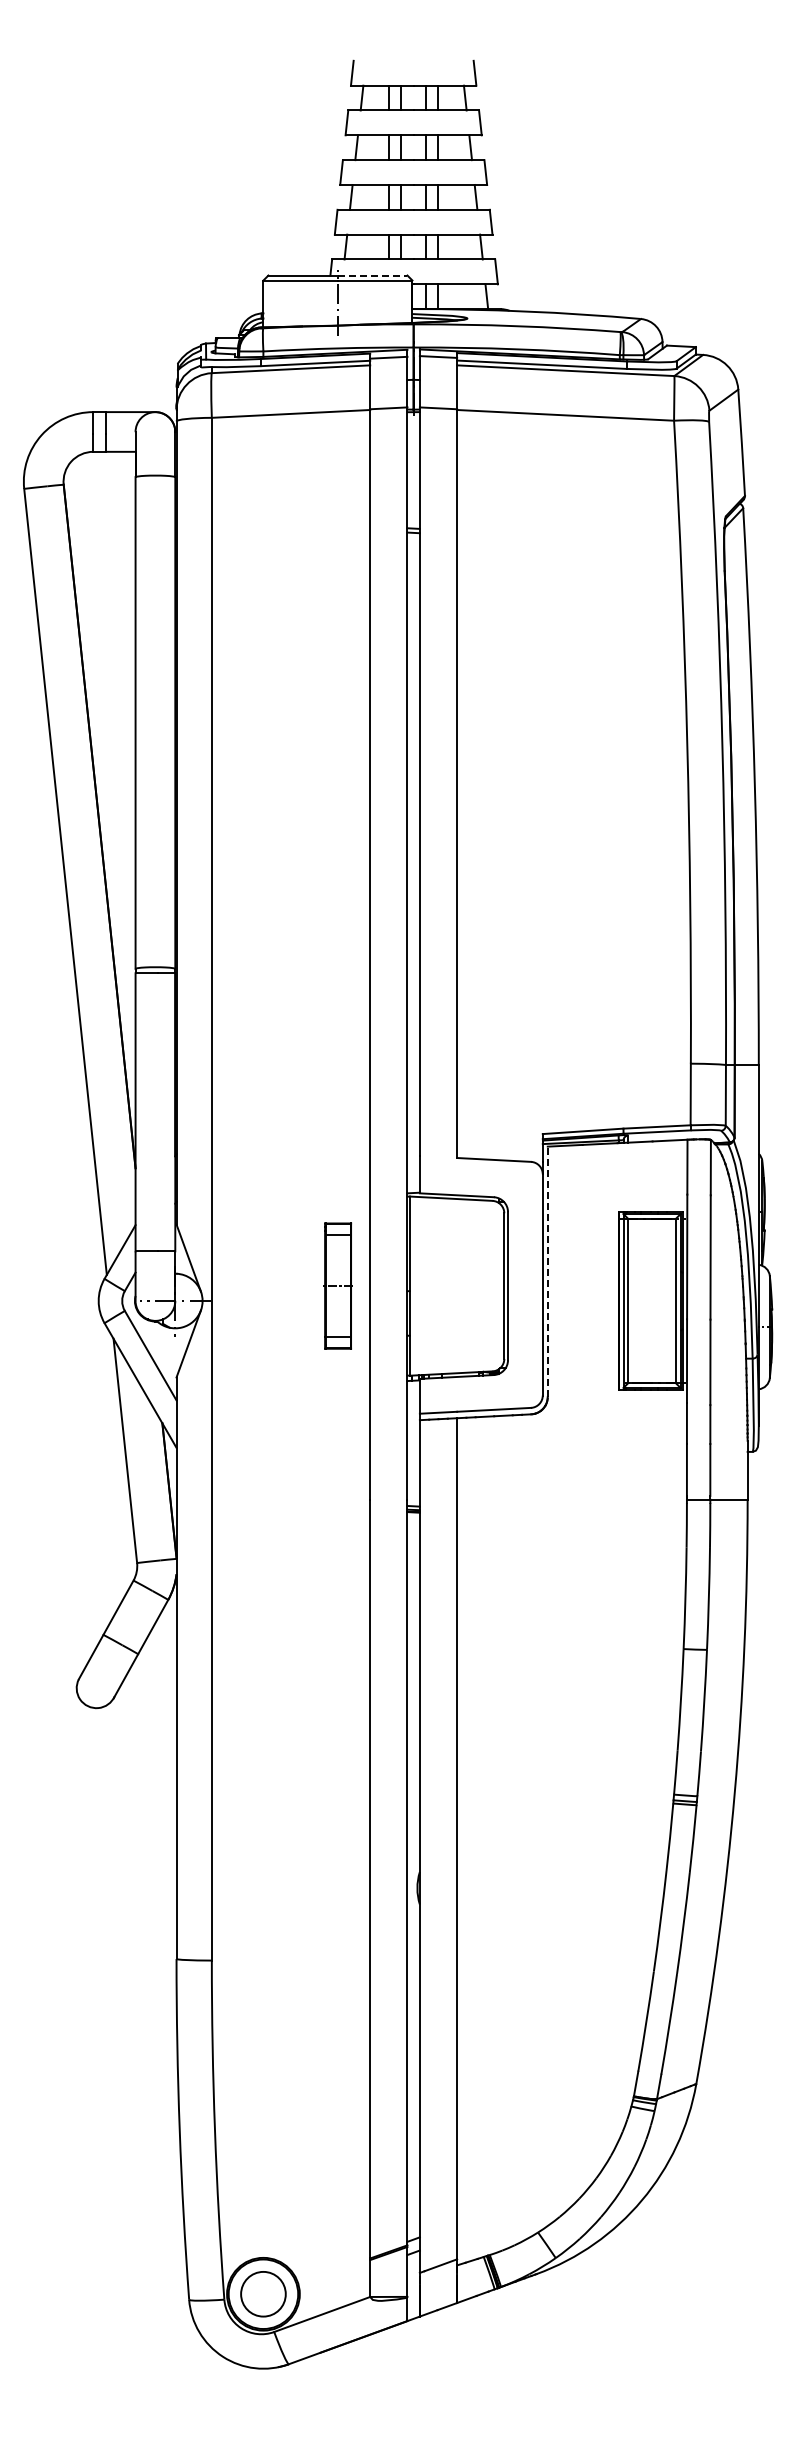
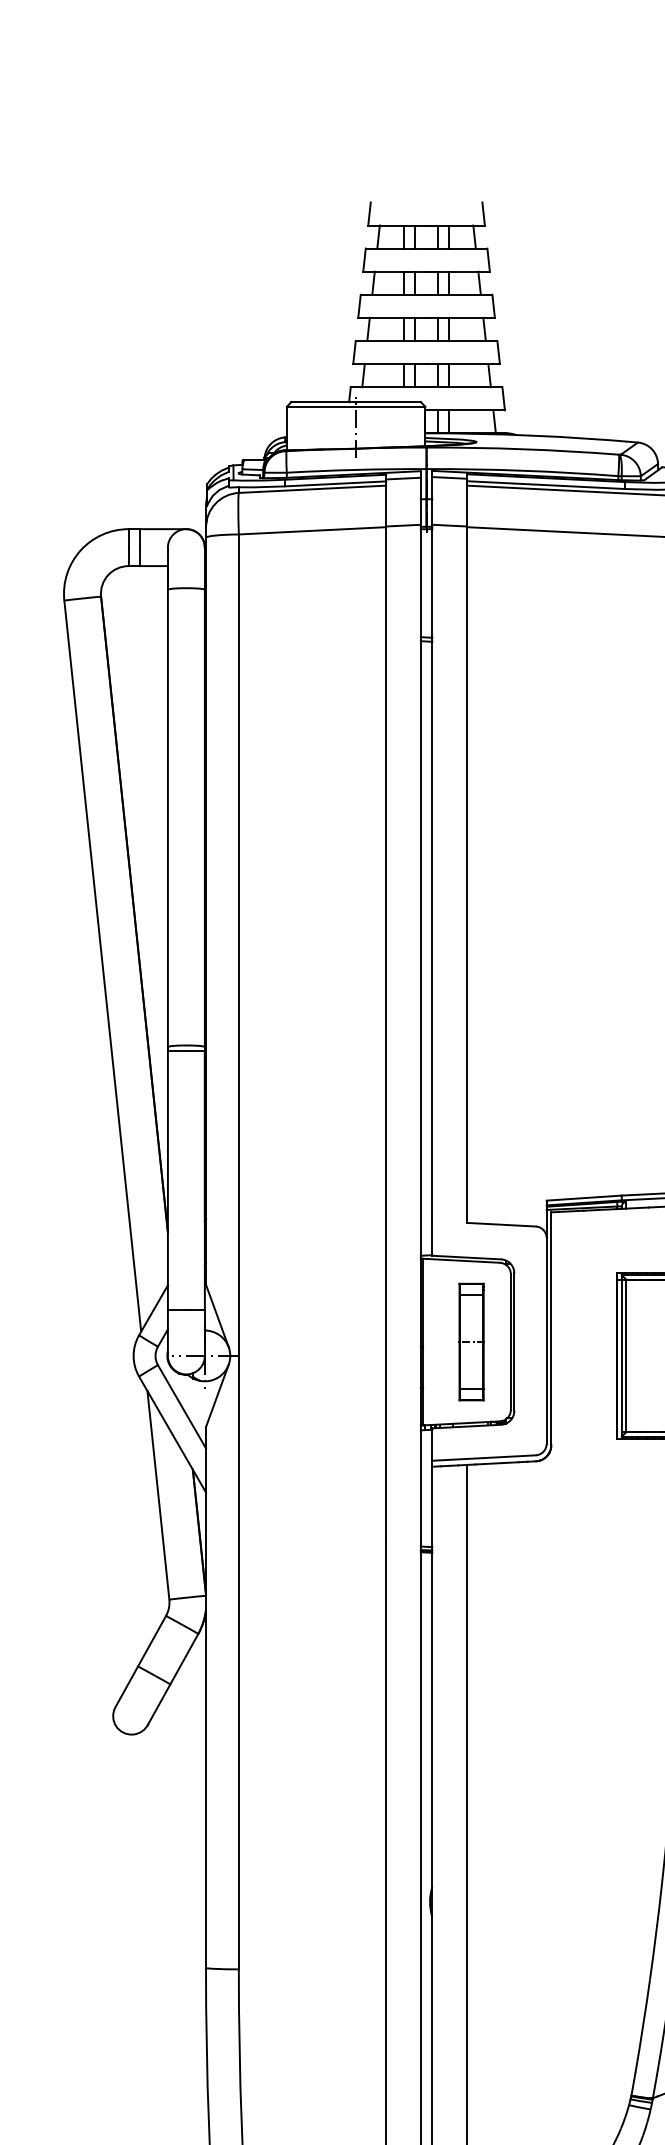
line: (372, 275) -> (388, 402), dashed -> solid
line: (547, 1271) -> (551, 1328), dashed -> solid
part: (337, 1285) -> (471, 1341), moved

